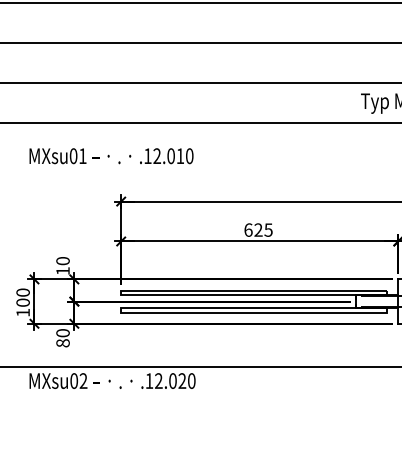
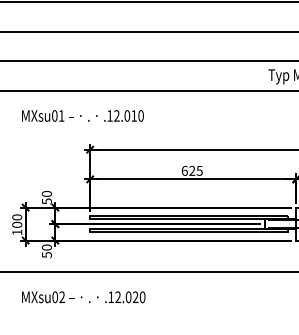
text: (62, 271) -> (46, 201), 10 -> 50
text: (62, 343) -> (46, 255), 80 -> 50
text: (112, 380) -> (83, 296), moved

